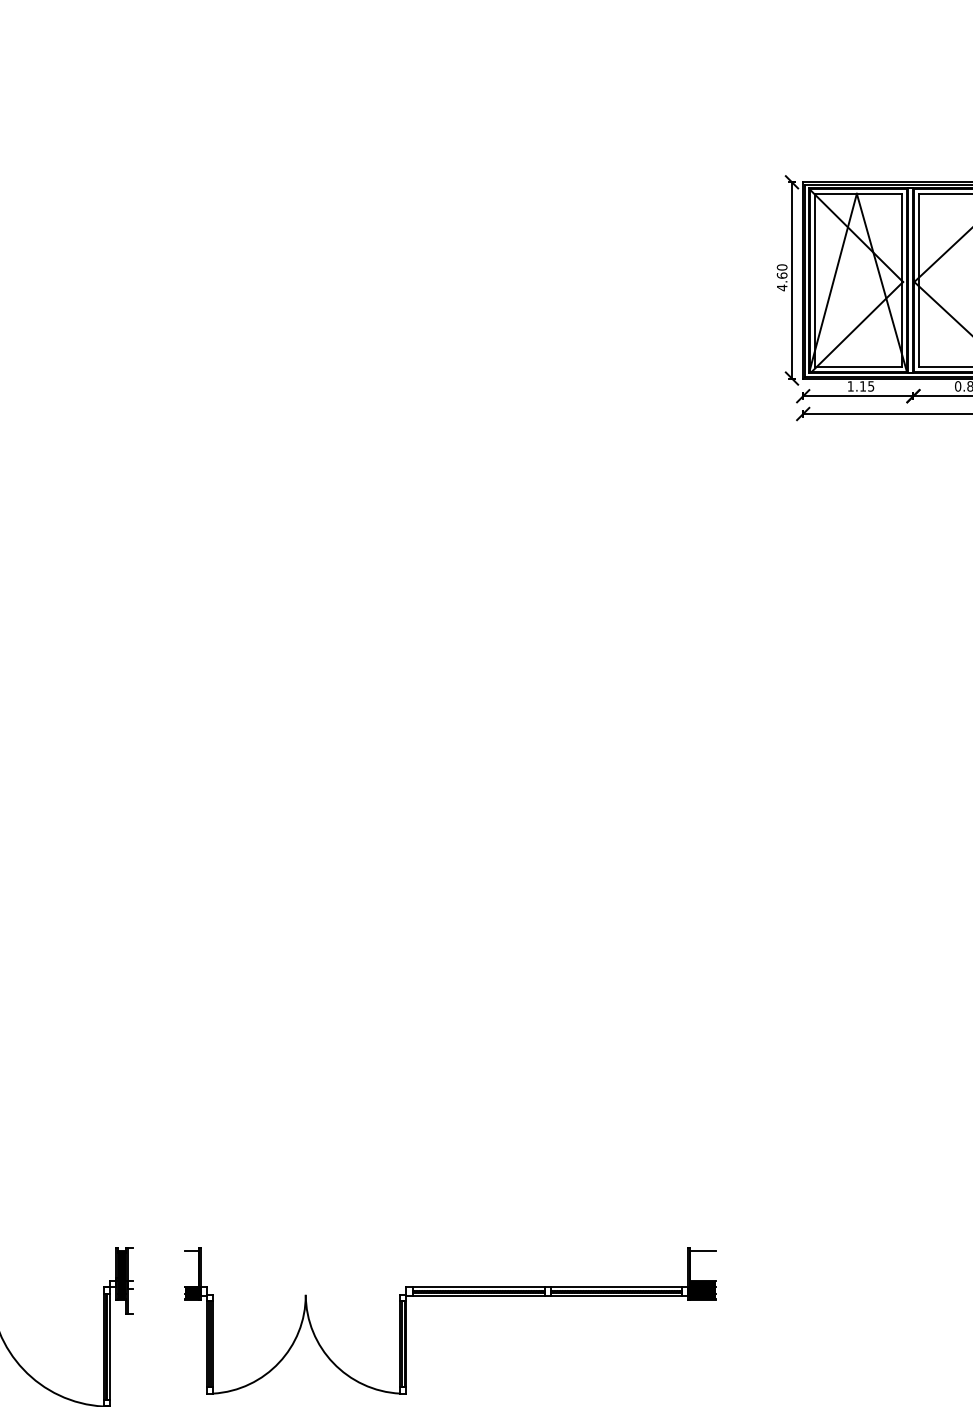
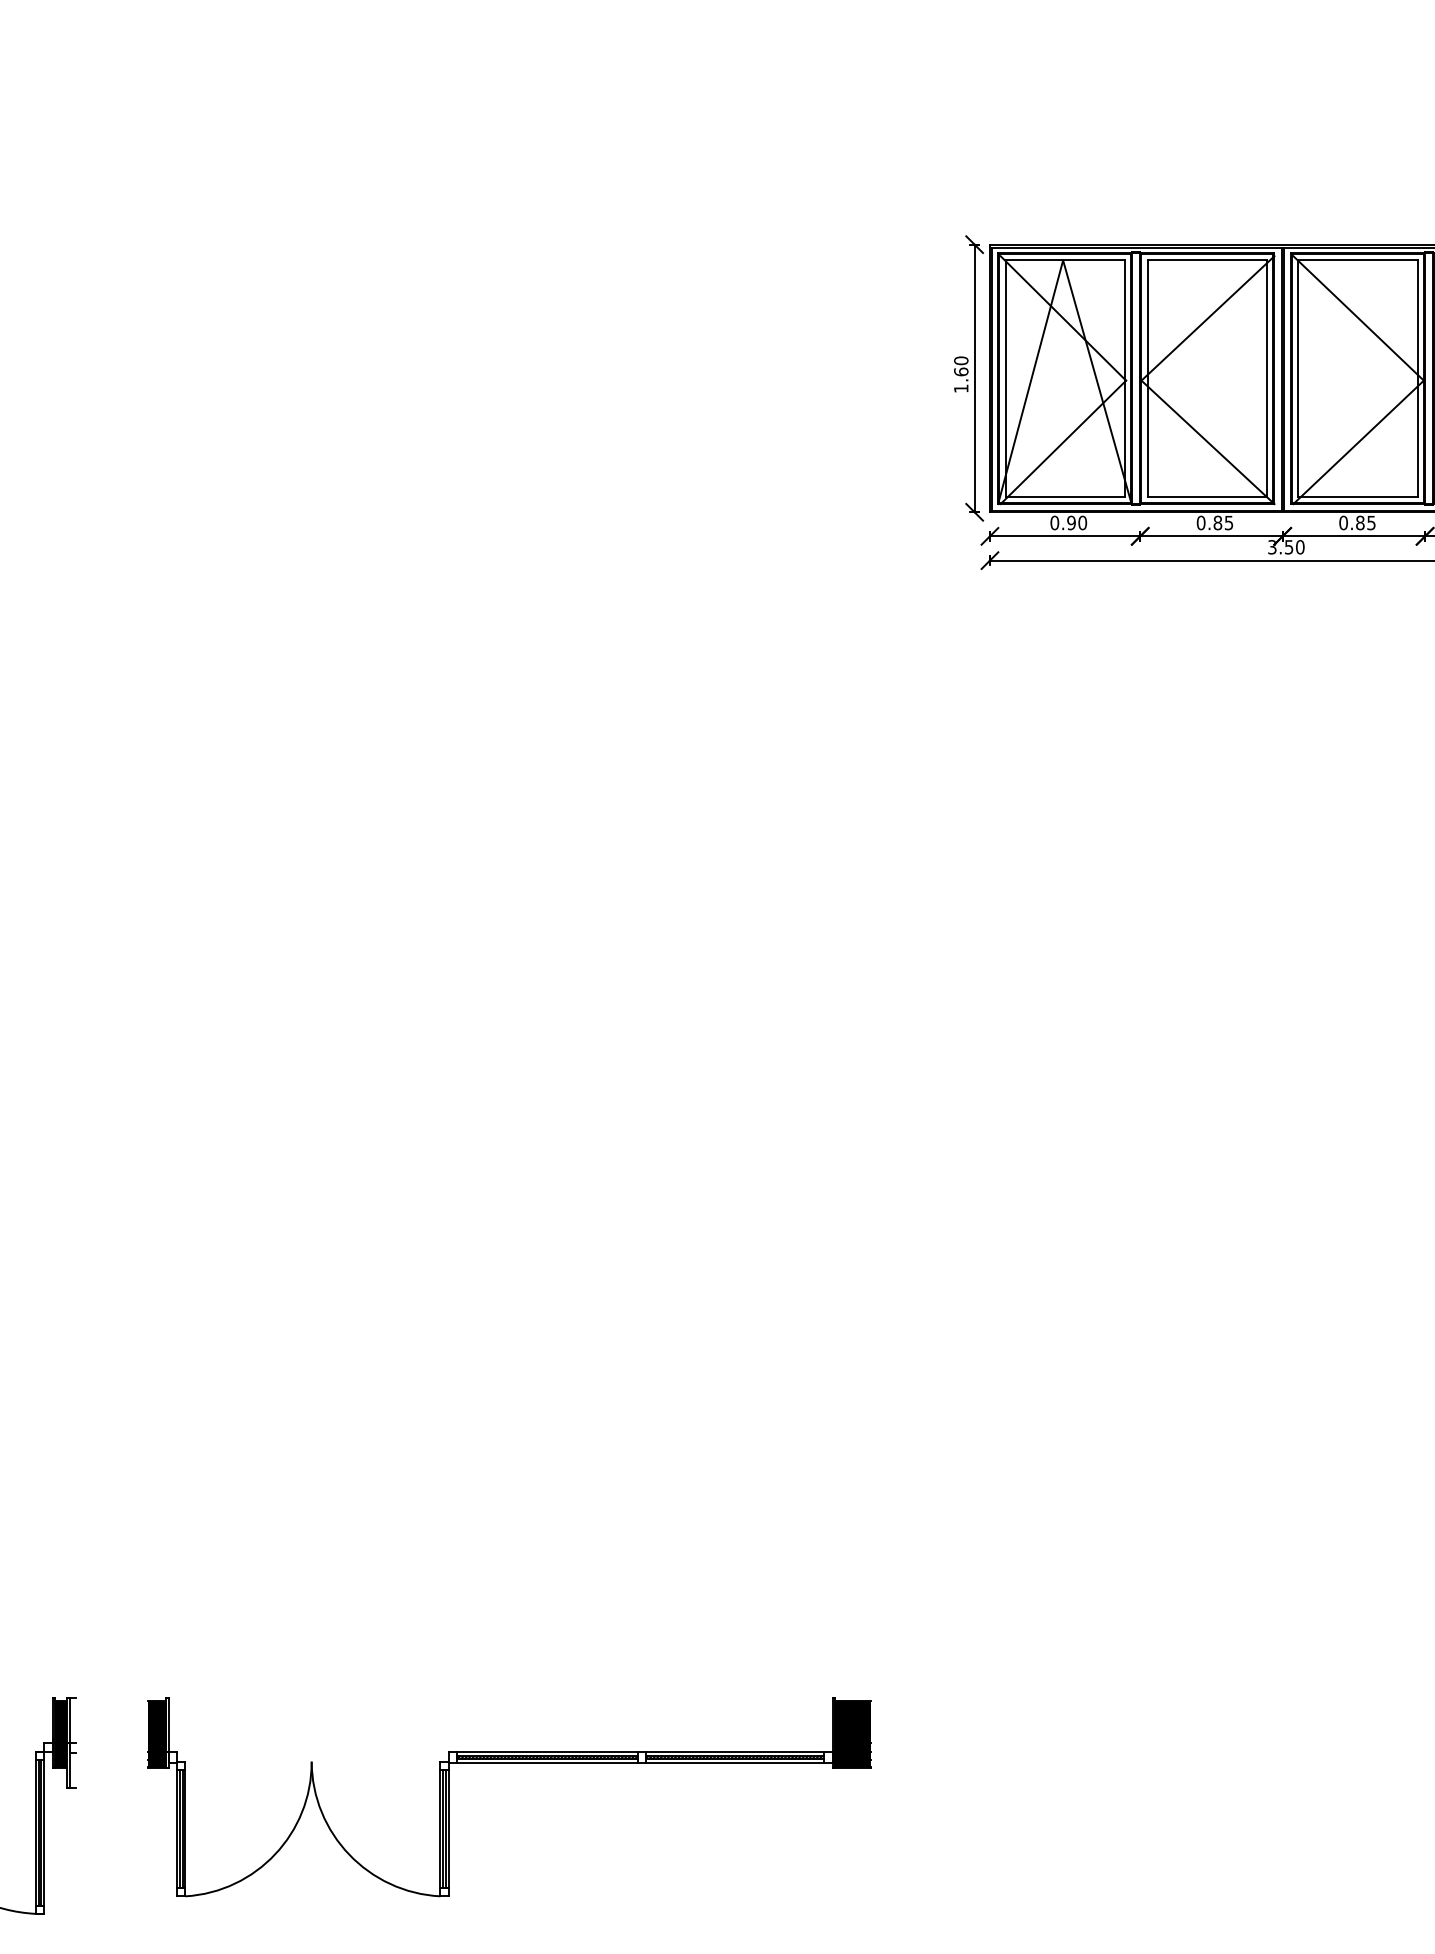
text: (782, 287) -> (961, 388), 4.60 -> 1.60
text: (860, 386) -> (1068, 522), 1.15 -> 0.90
fill: (191, 1269) -> (156, 1726), added
fill: (703, 1269) -> (853, 1726), added

